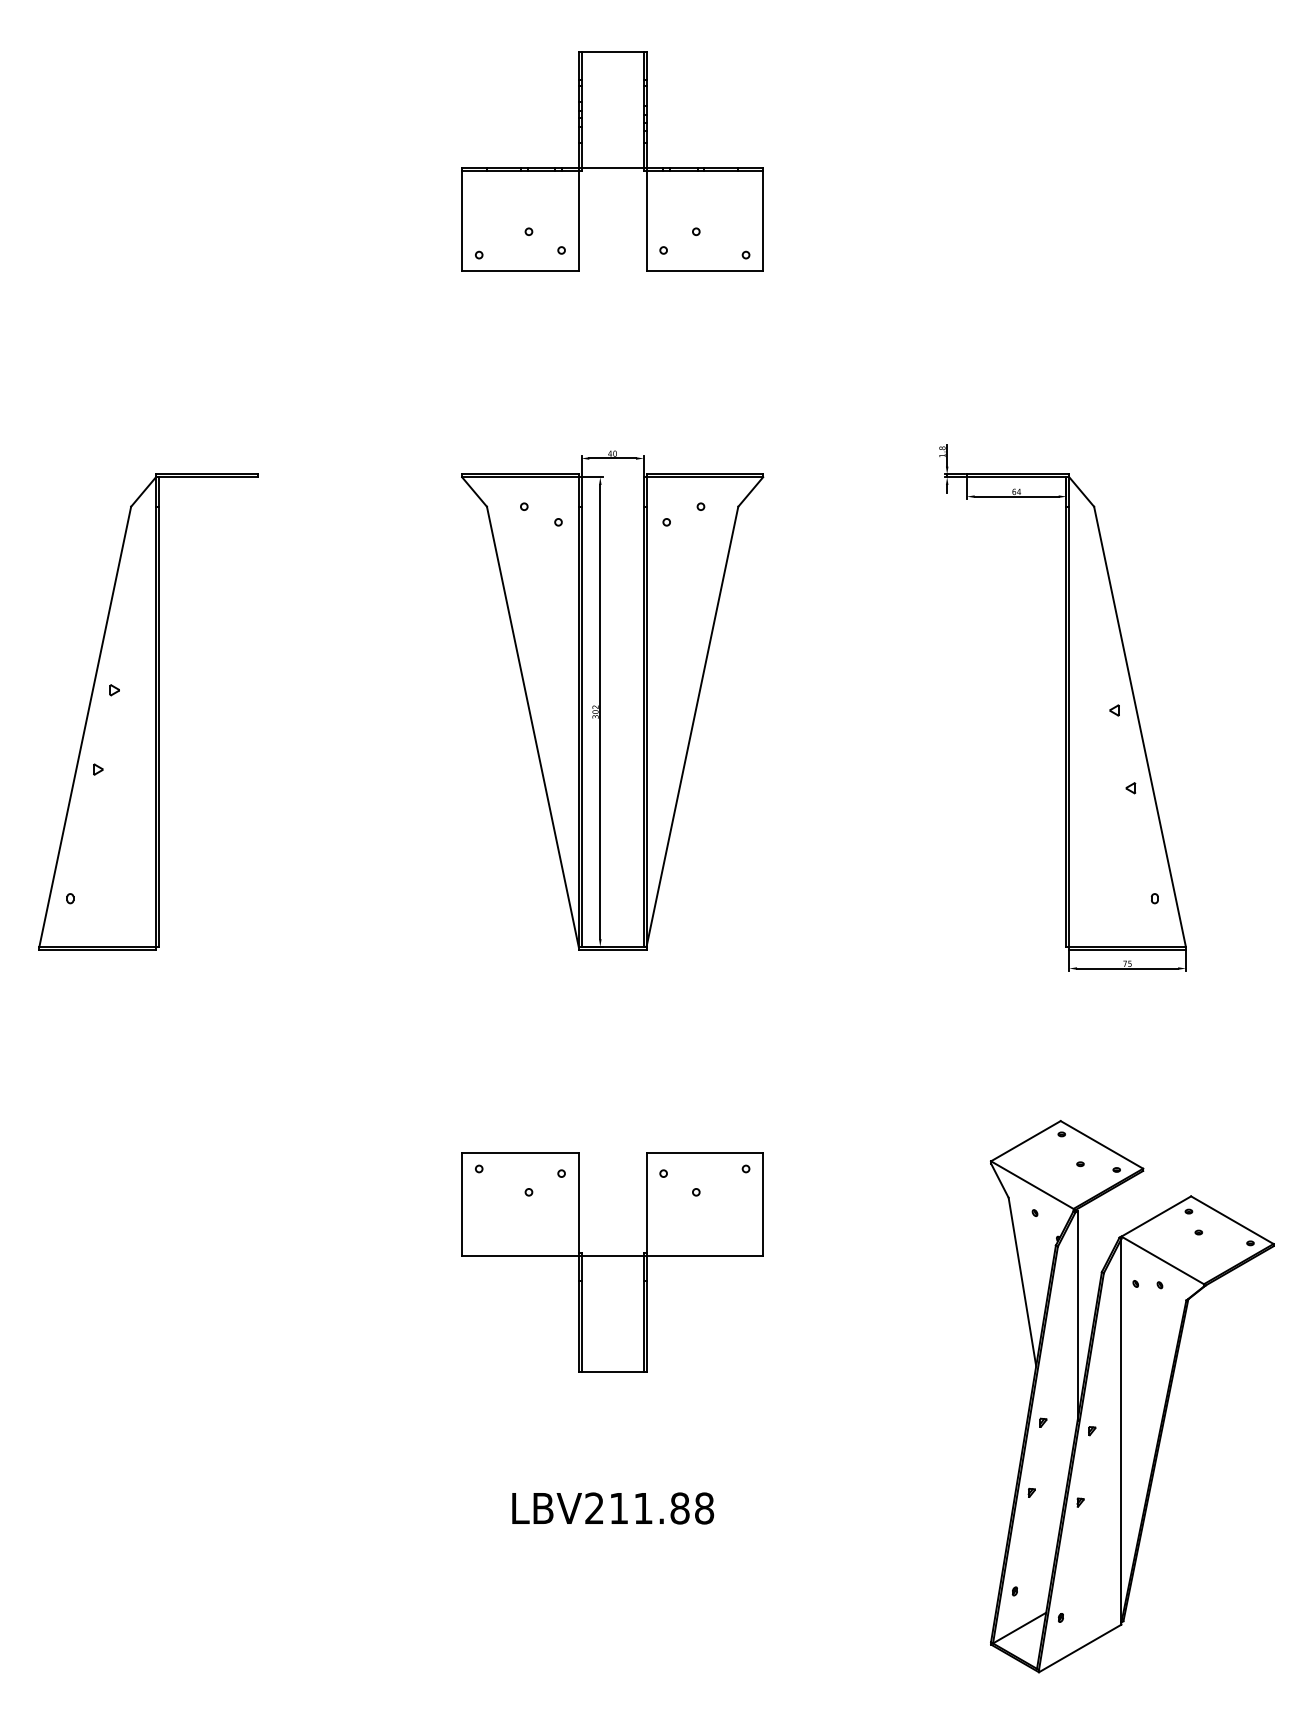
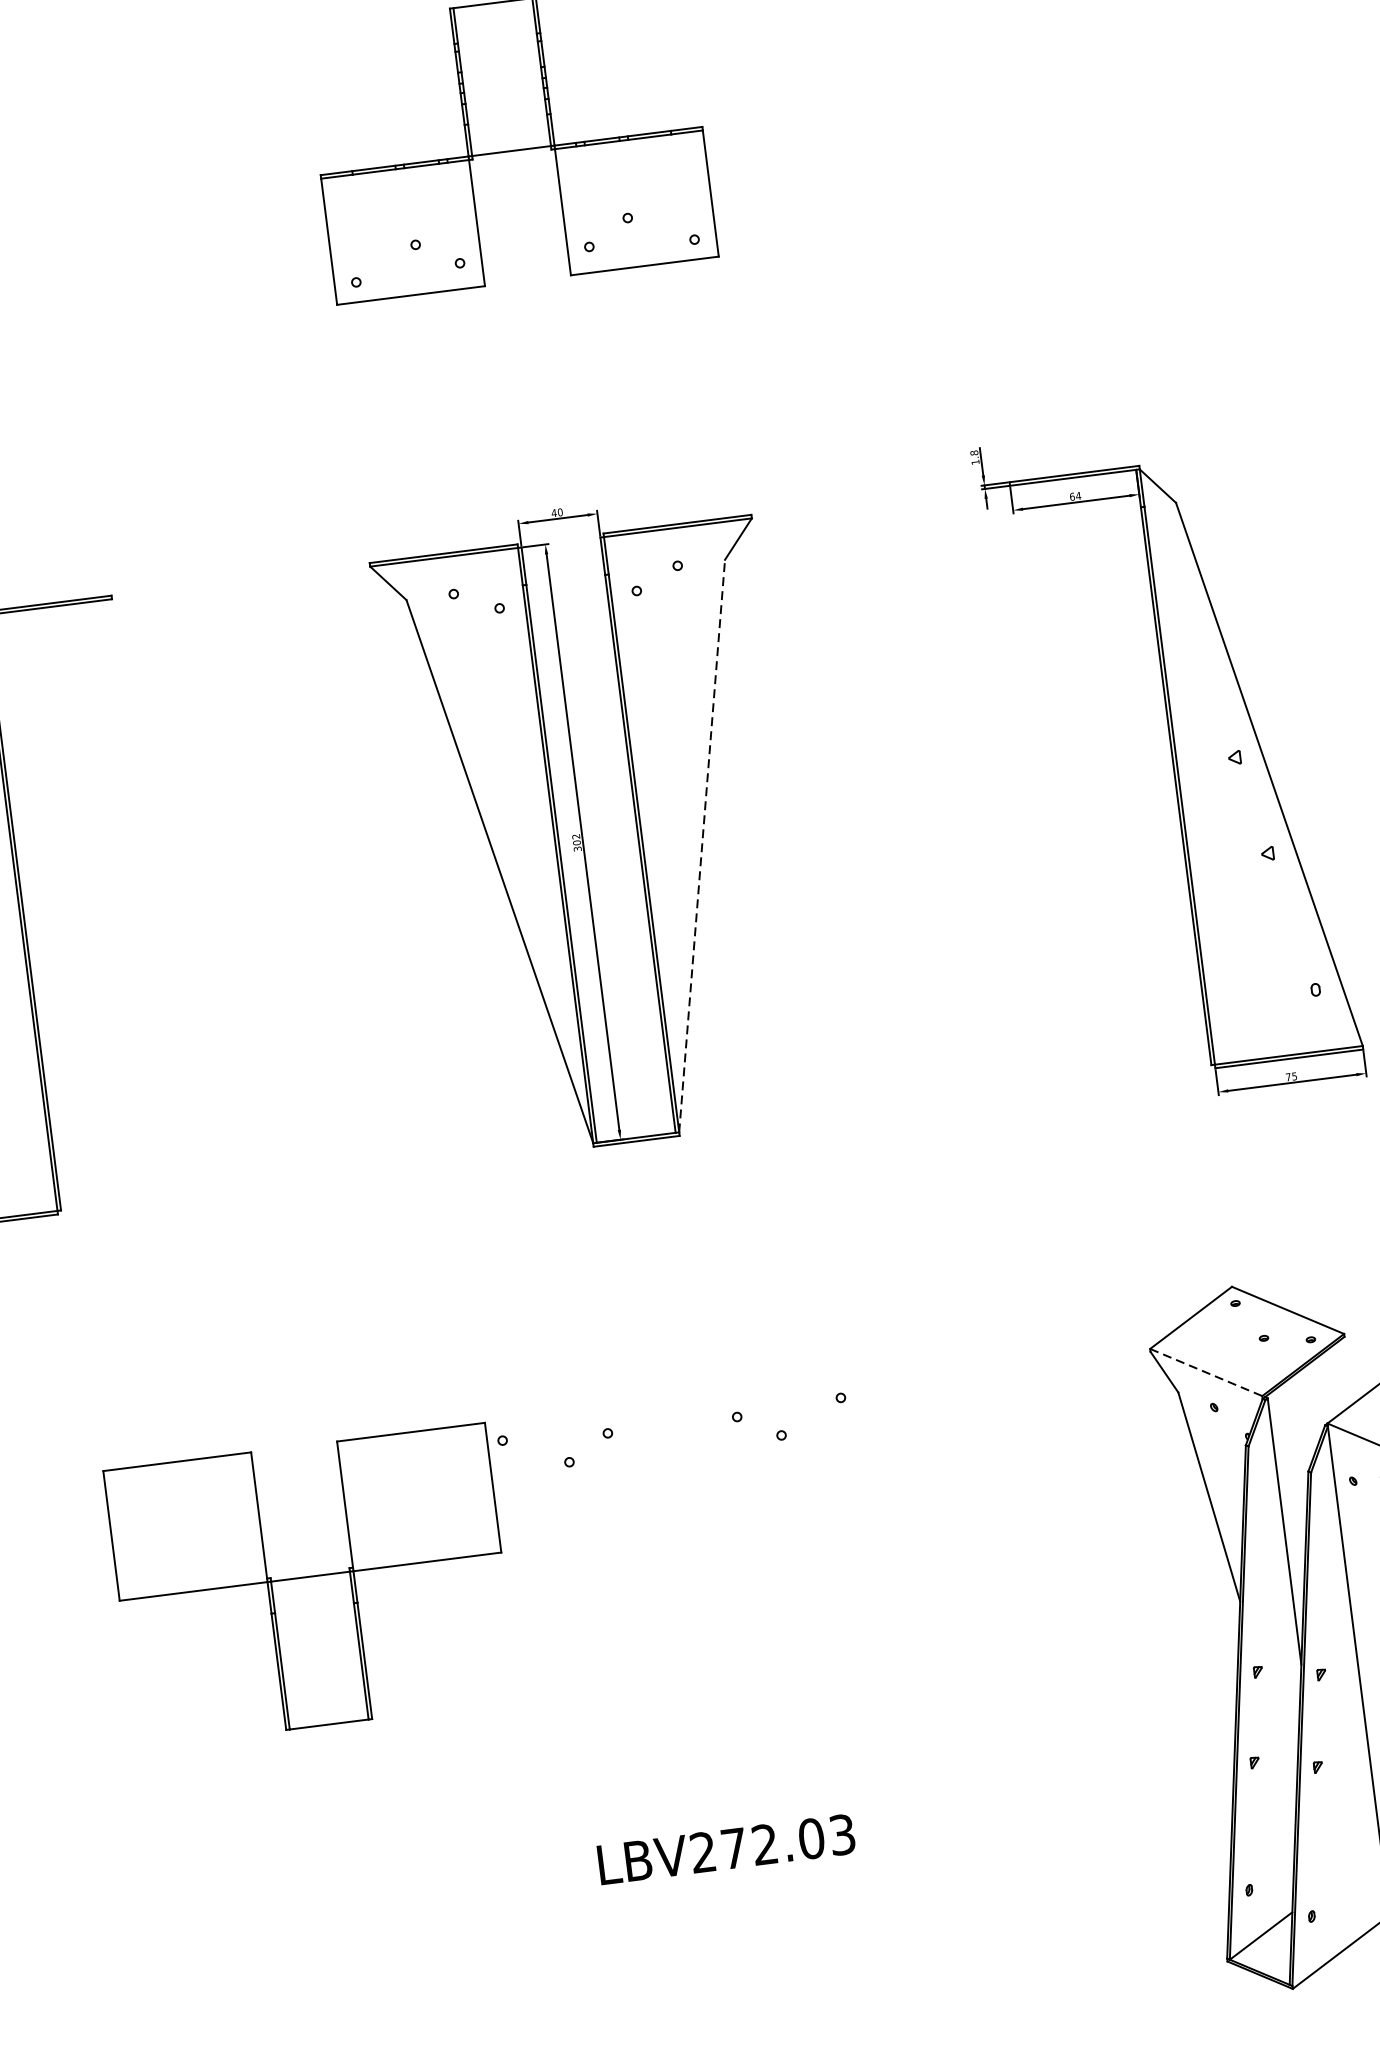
line: (692, 726) -> (702, 845), solid -> dashed
line: (1032, 1185) -> (1206, 1372), solid -> dashed
part: (612, 1262) -> (311, 1585), moved
text: (662, 1508) -> (789, 1841), LBV211.88 -> LBV272.03

